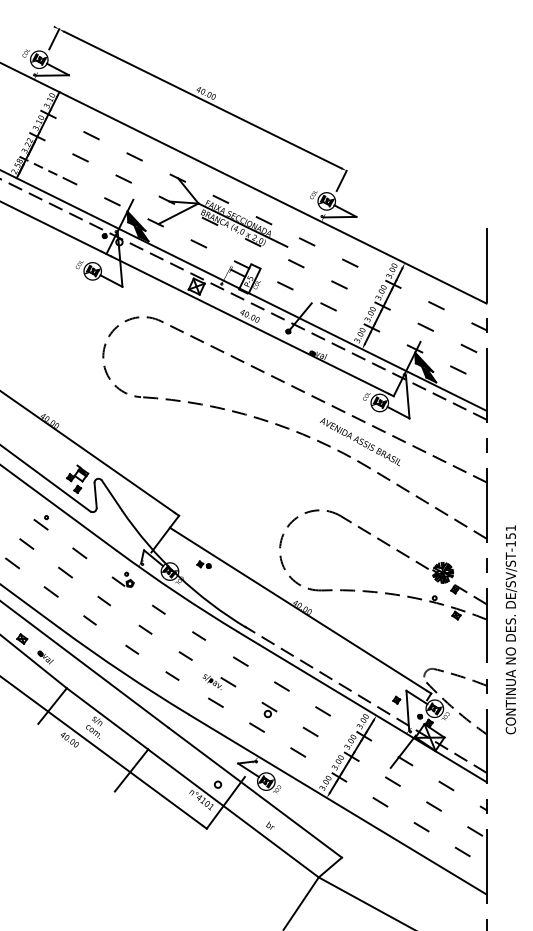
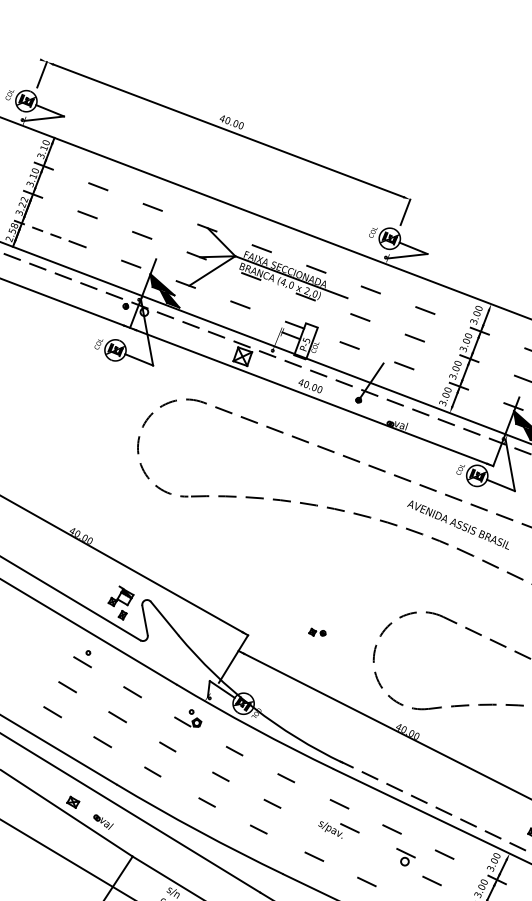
part: (203, 564) -> (316, 632), moved
part: (219, 681) -> (339, 828), moved
part: (269, 709) -> (406, 856), moved

